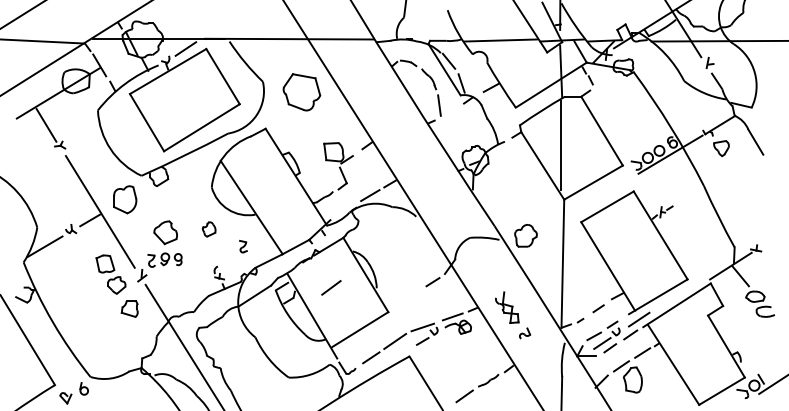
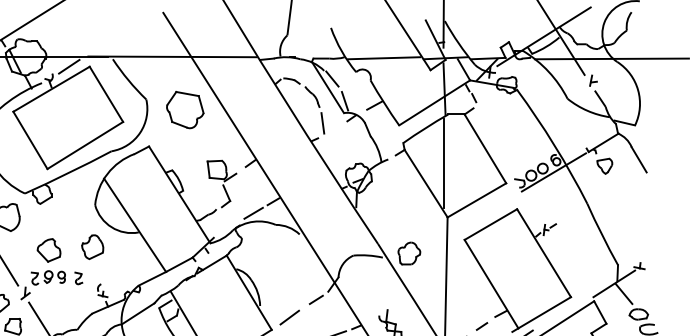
part: (208, 229) -> (91, 247), size x1.67
part: (243, 246) -> (78, 278), moved
line: (331, 287) -> (289, 317), moved

